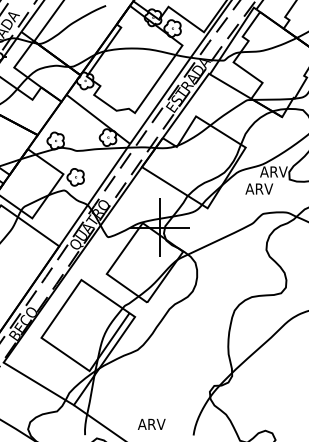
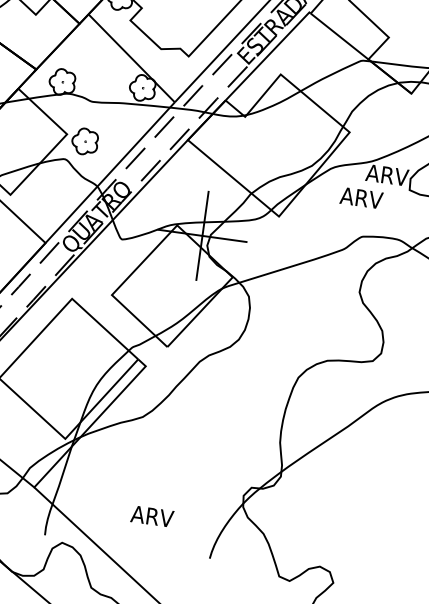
text: (151, 423) -> (152, 515), moved

